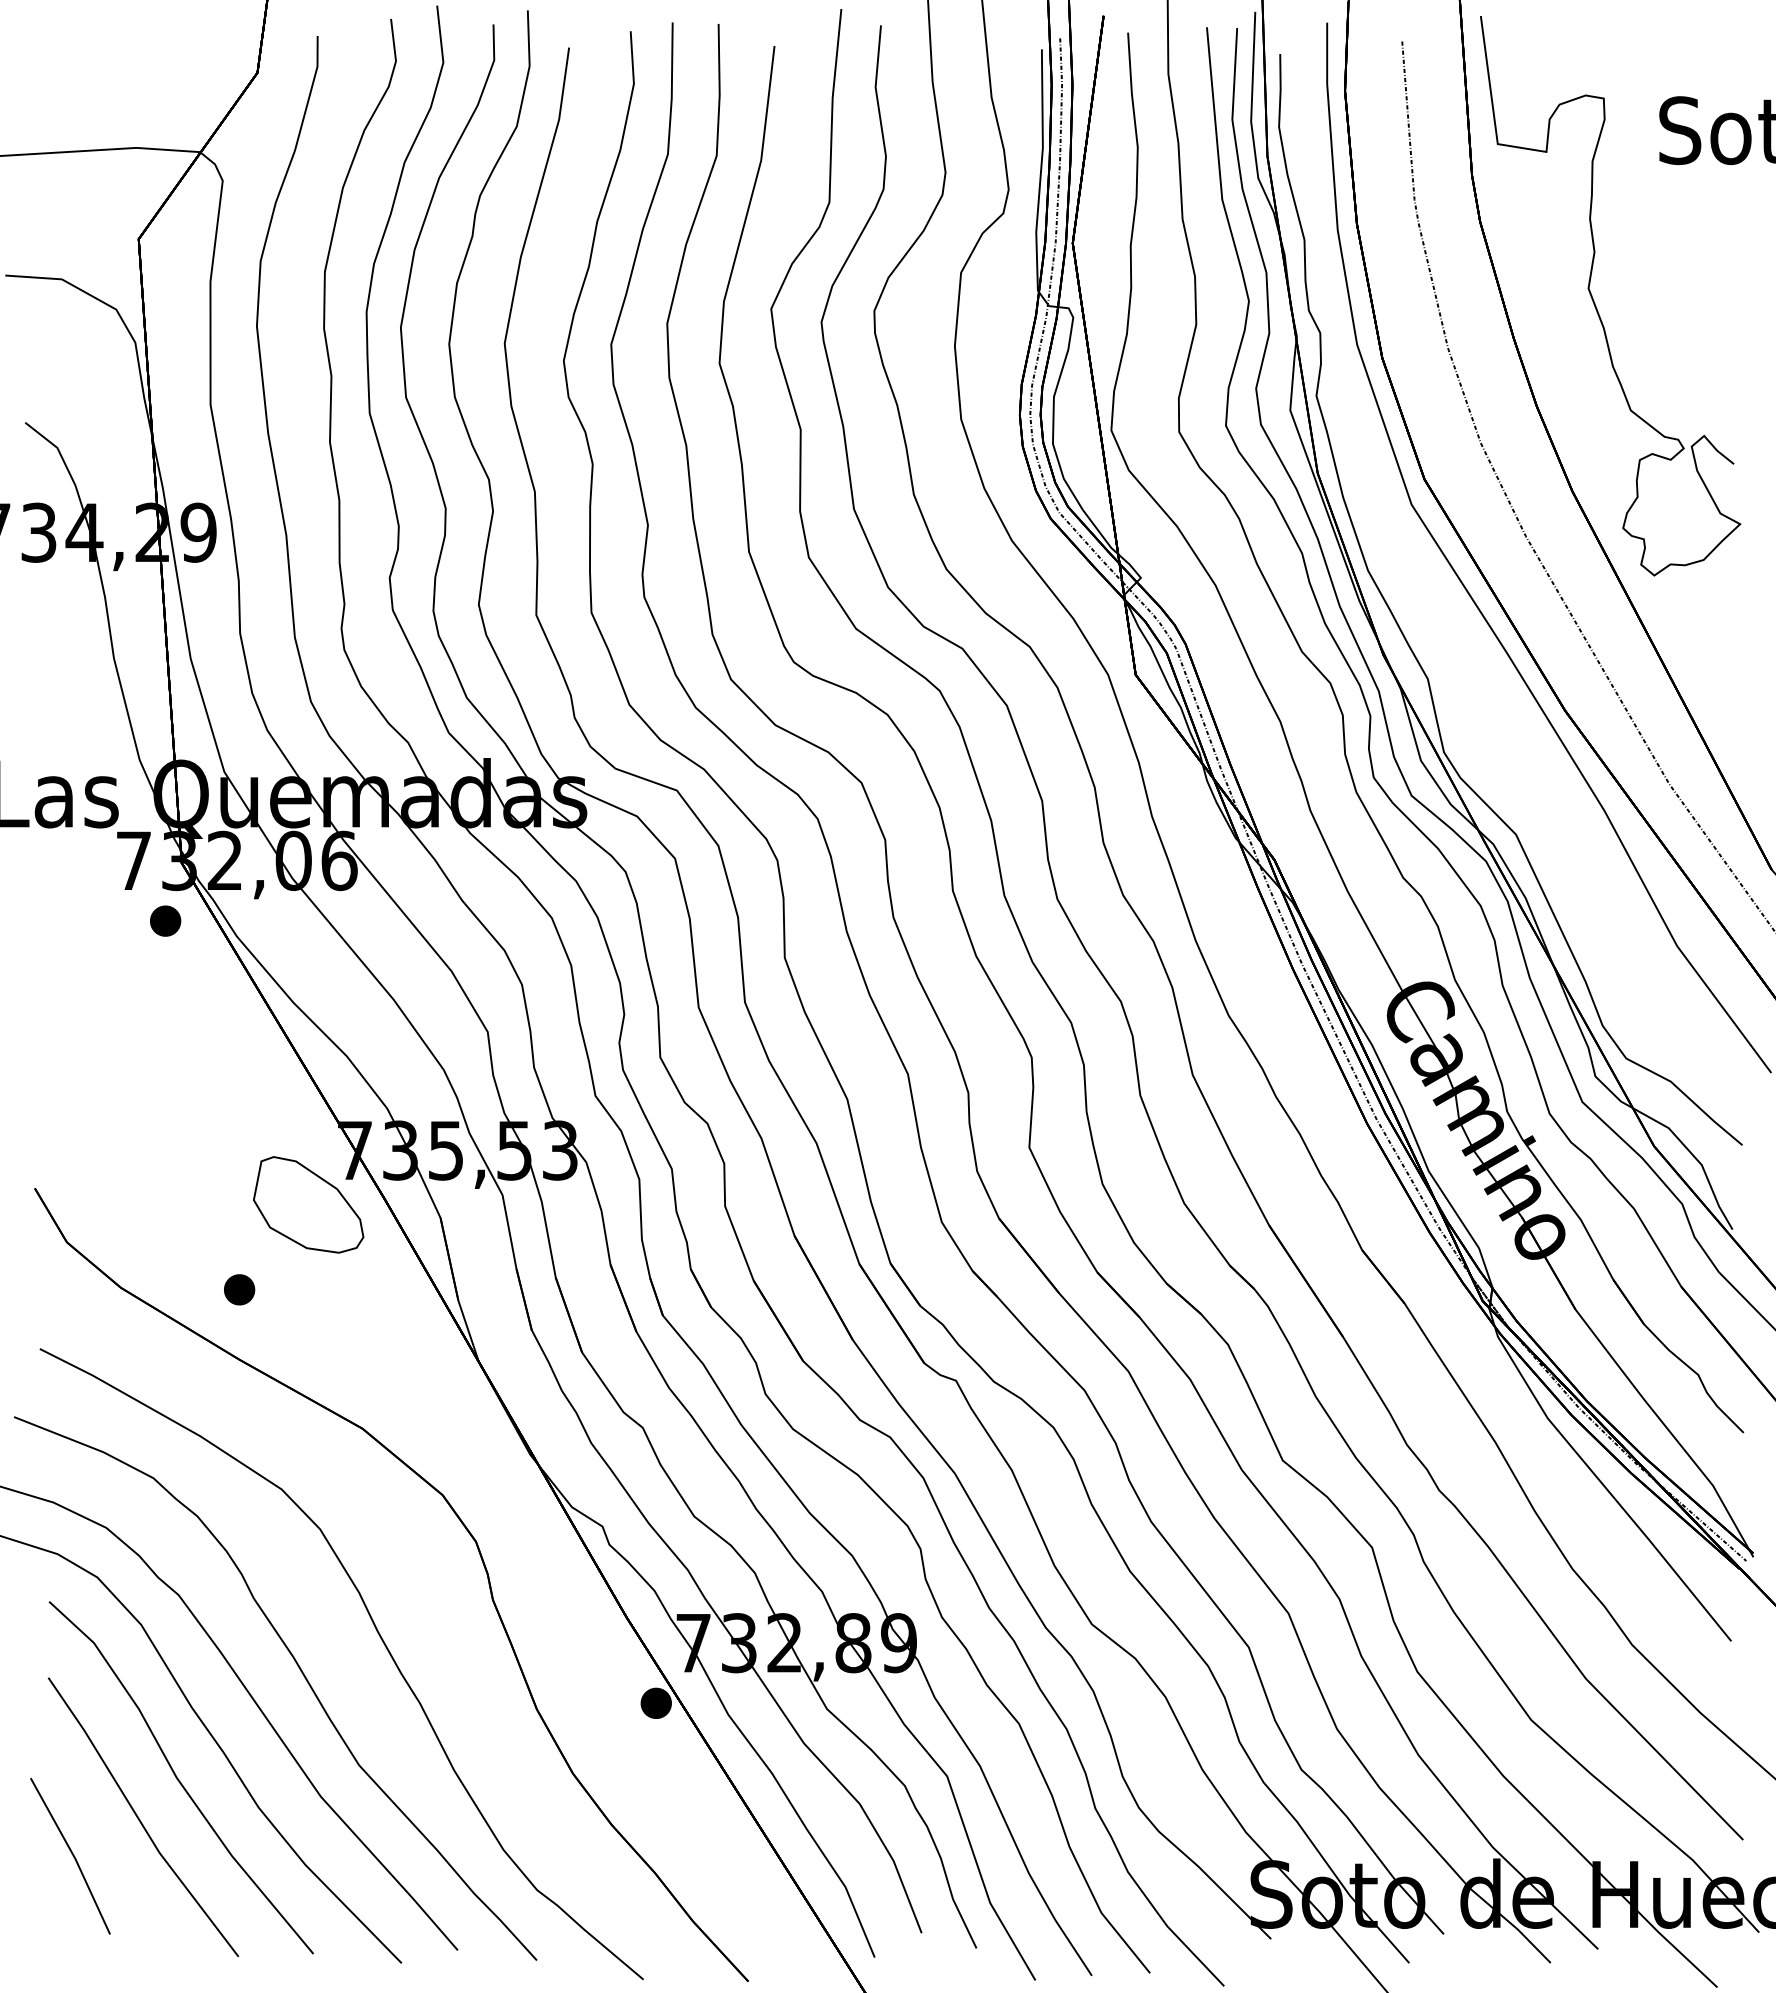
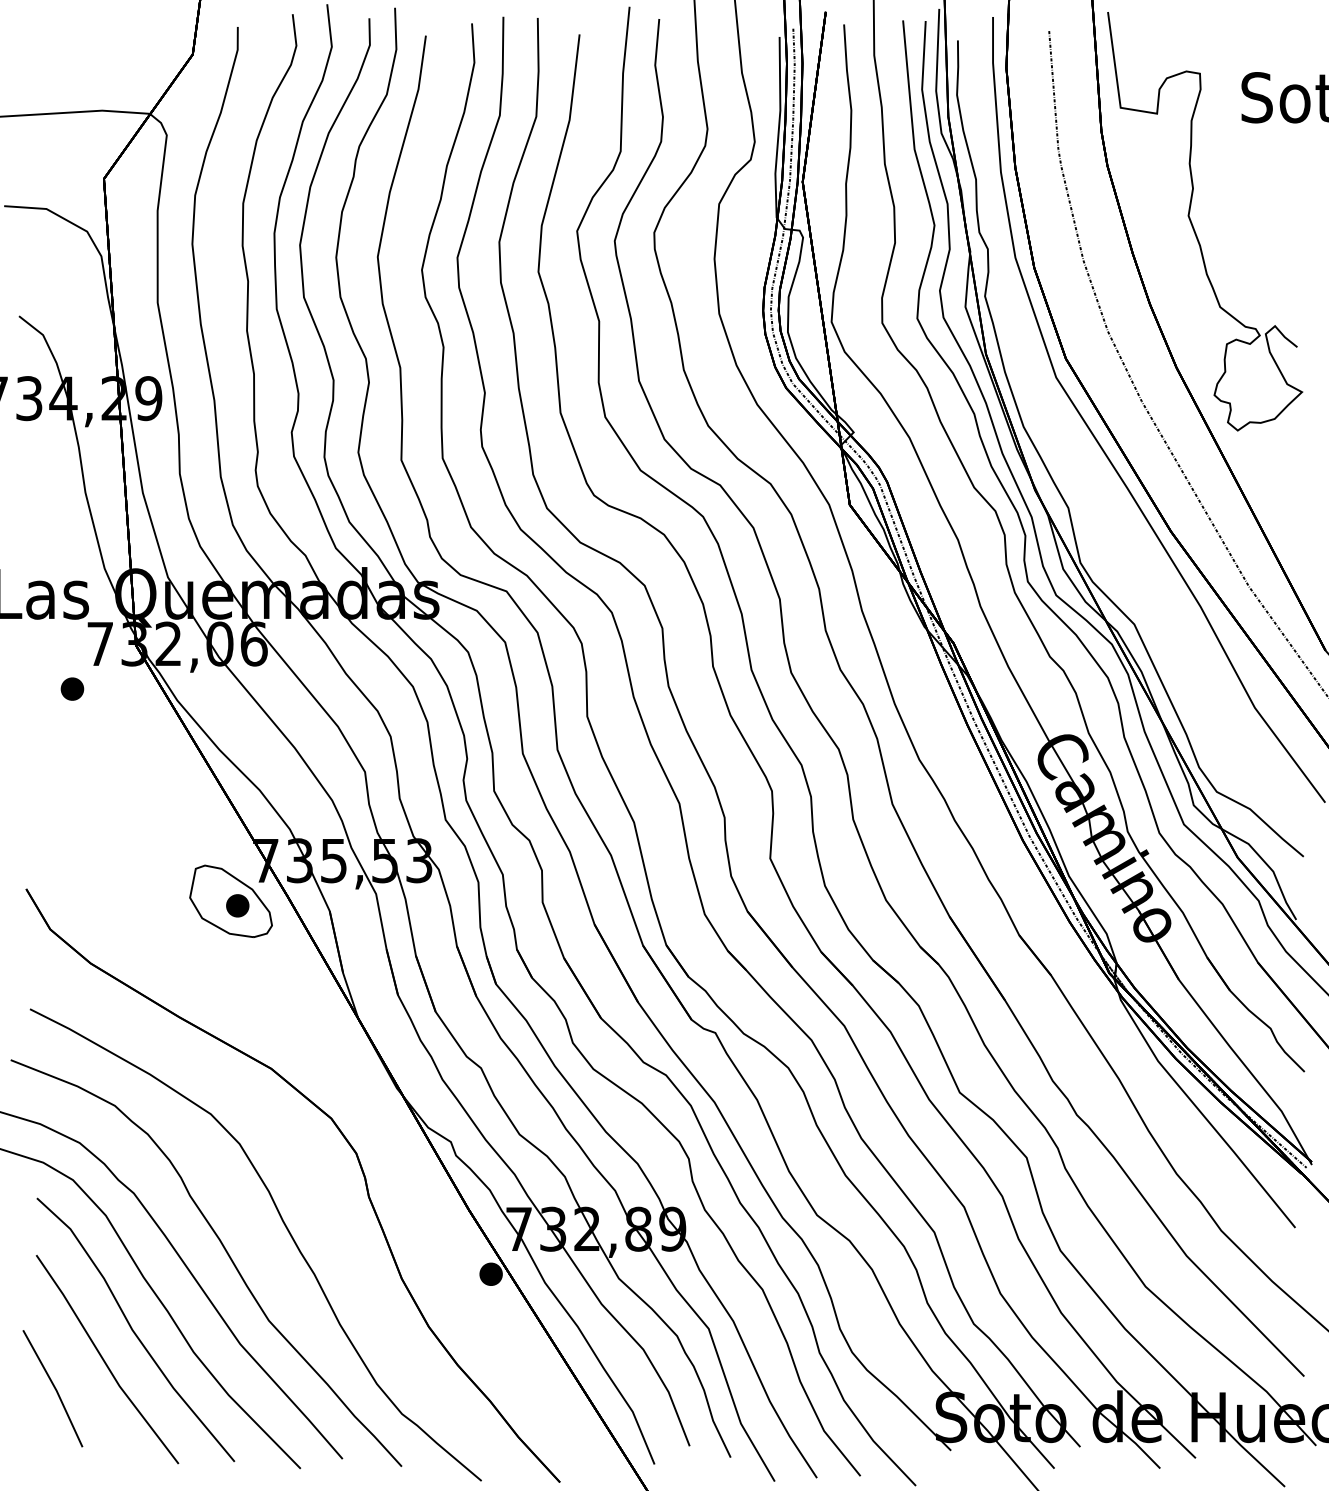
part: (165, 920) -> (72, 688), moved
part: (239, 1289) -> (237, 905), moved

